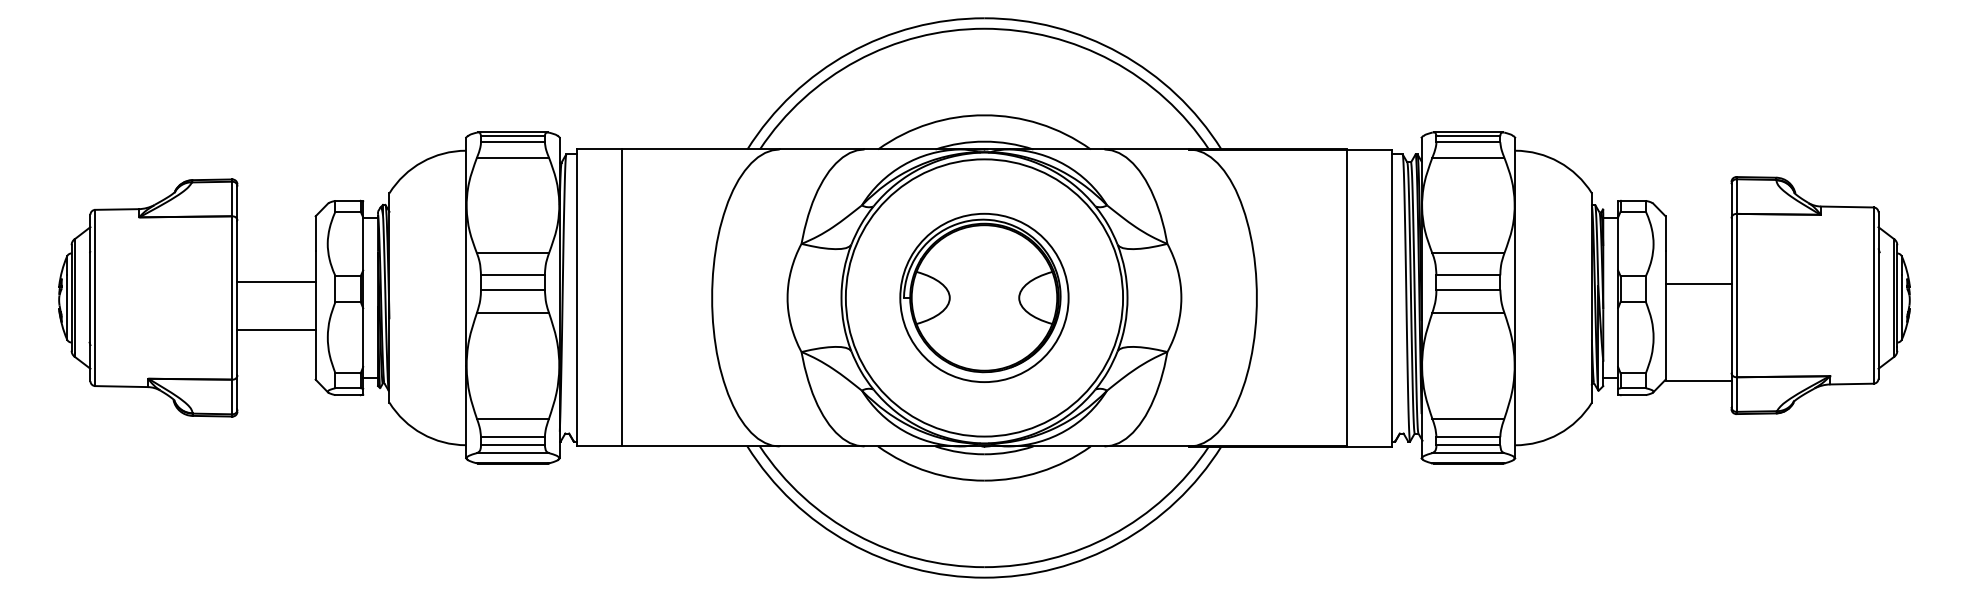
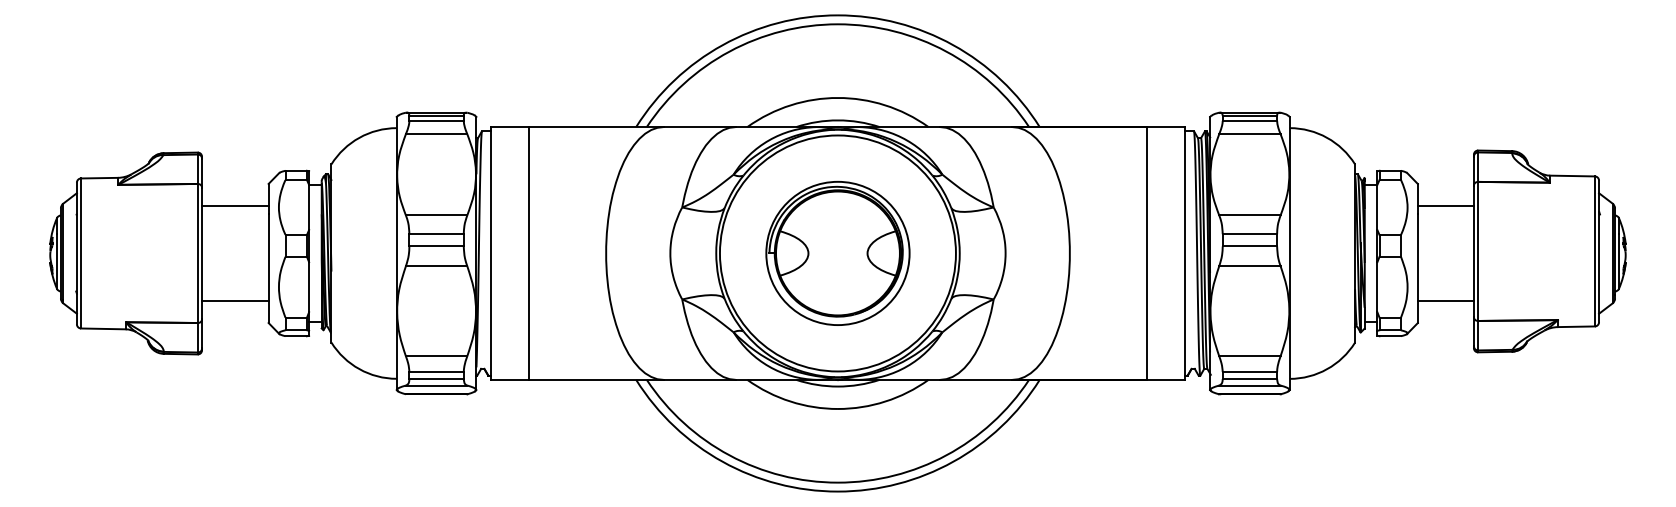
line: (276, 281) -> (235, 205), moved
line: (1698, 283) -> (1445, 205), moved
line: (276, 330) -> (235, 301), moved
line: (1698, 381) -> (1445, 301), moved

